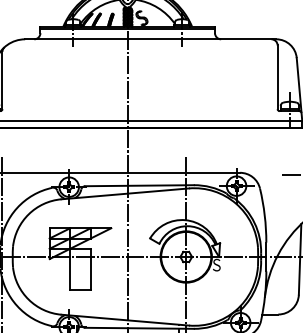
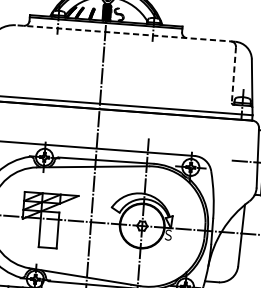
line: (150, 39) -> (125, 33), solid -> dashed
line: (277, 77) -> (233, 75), solid -> dashed

